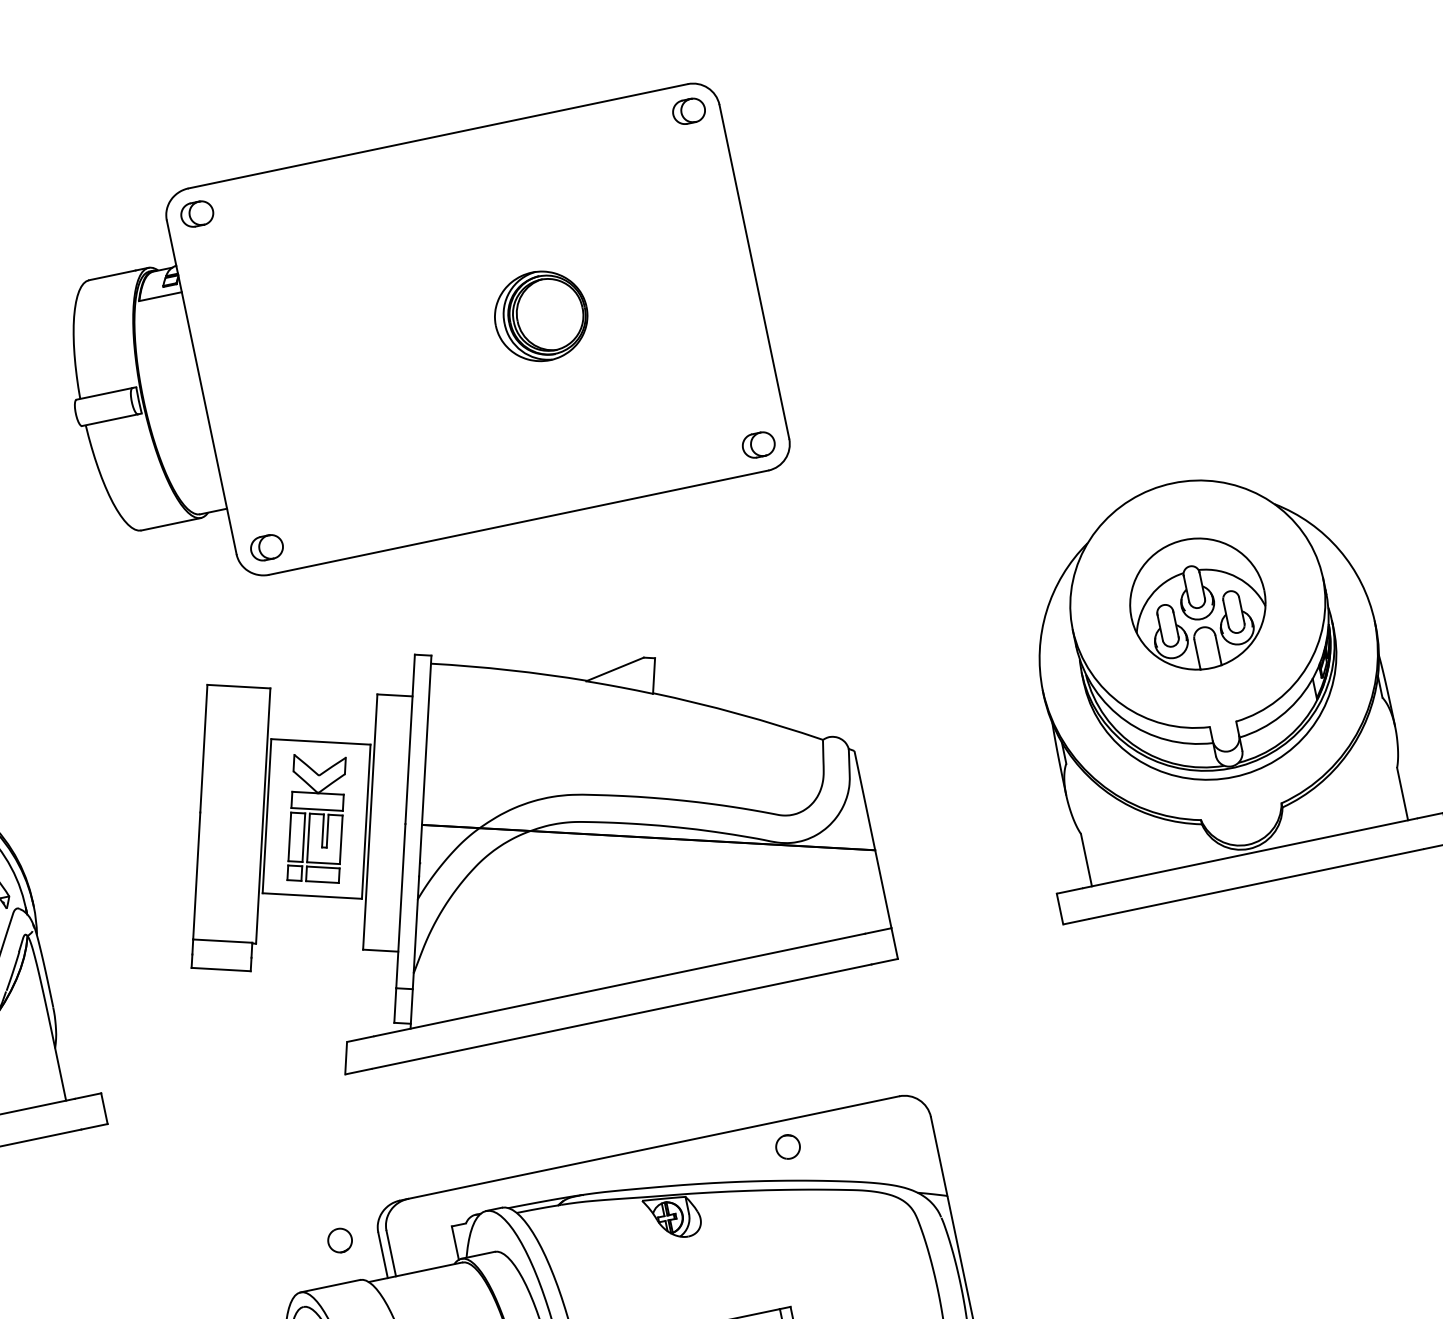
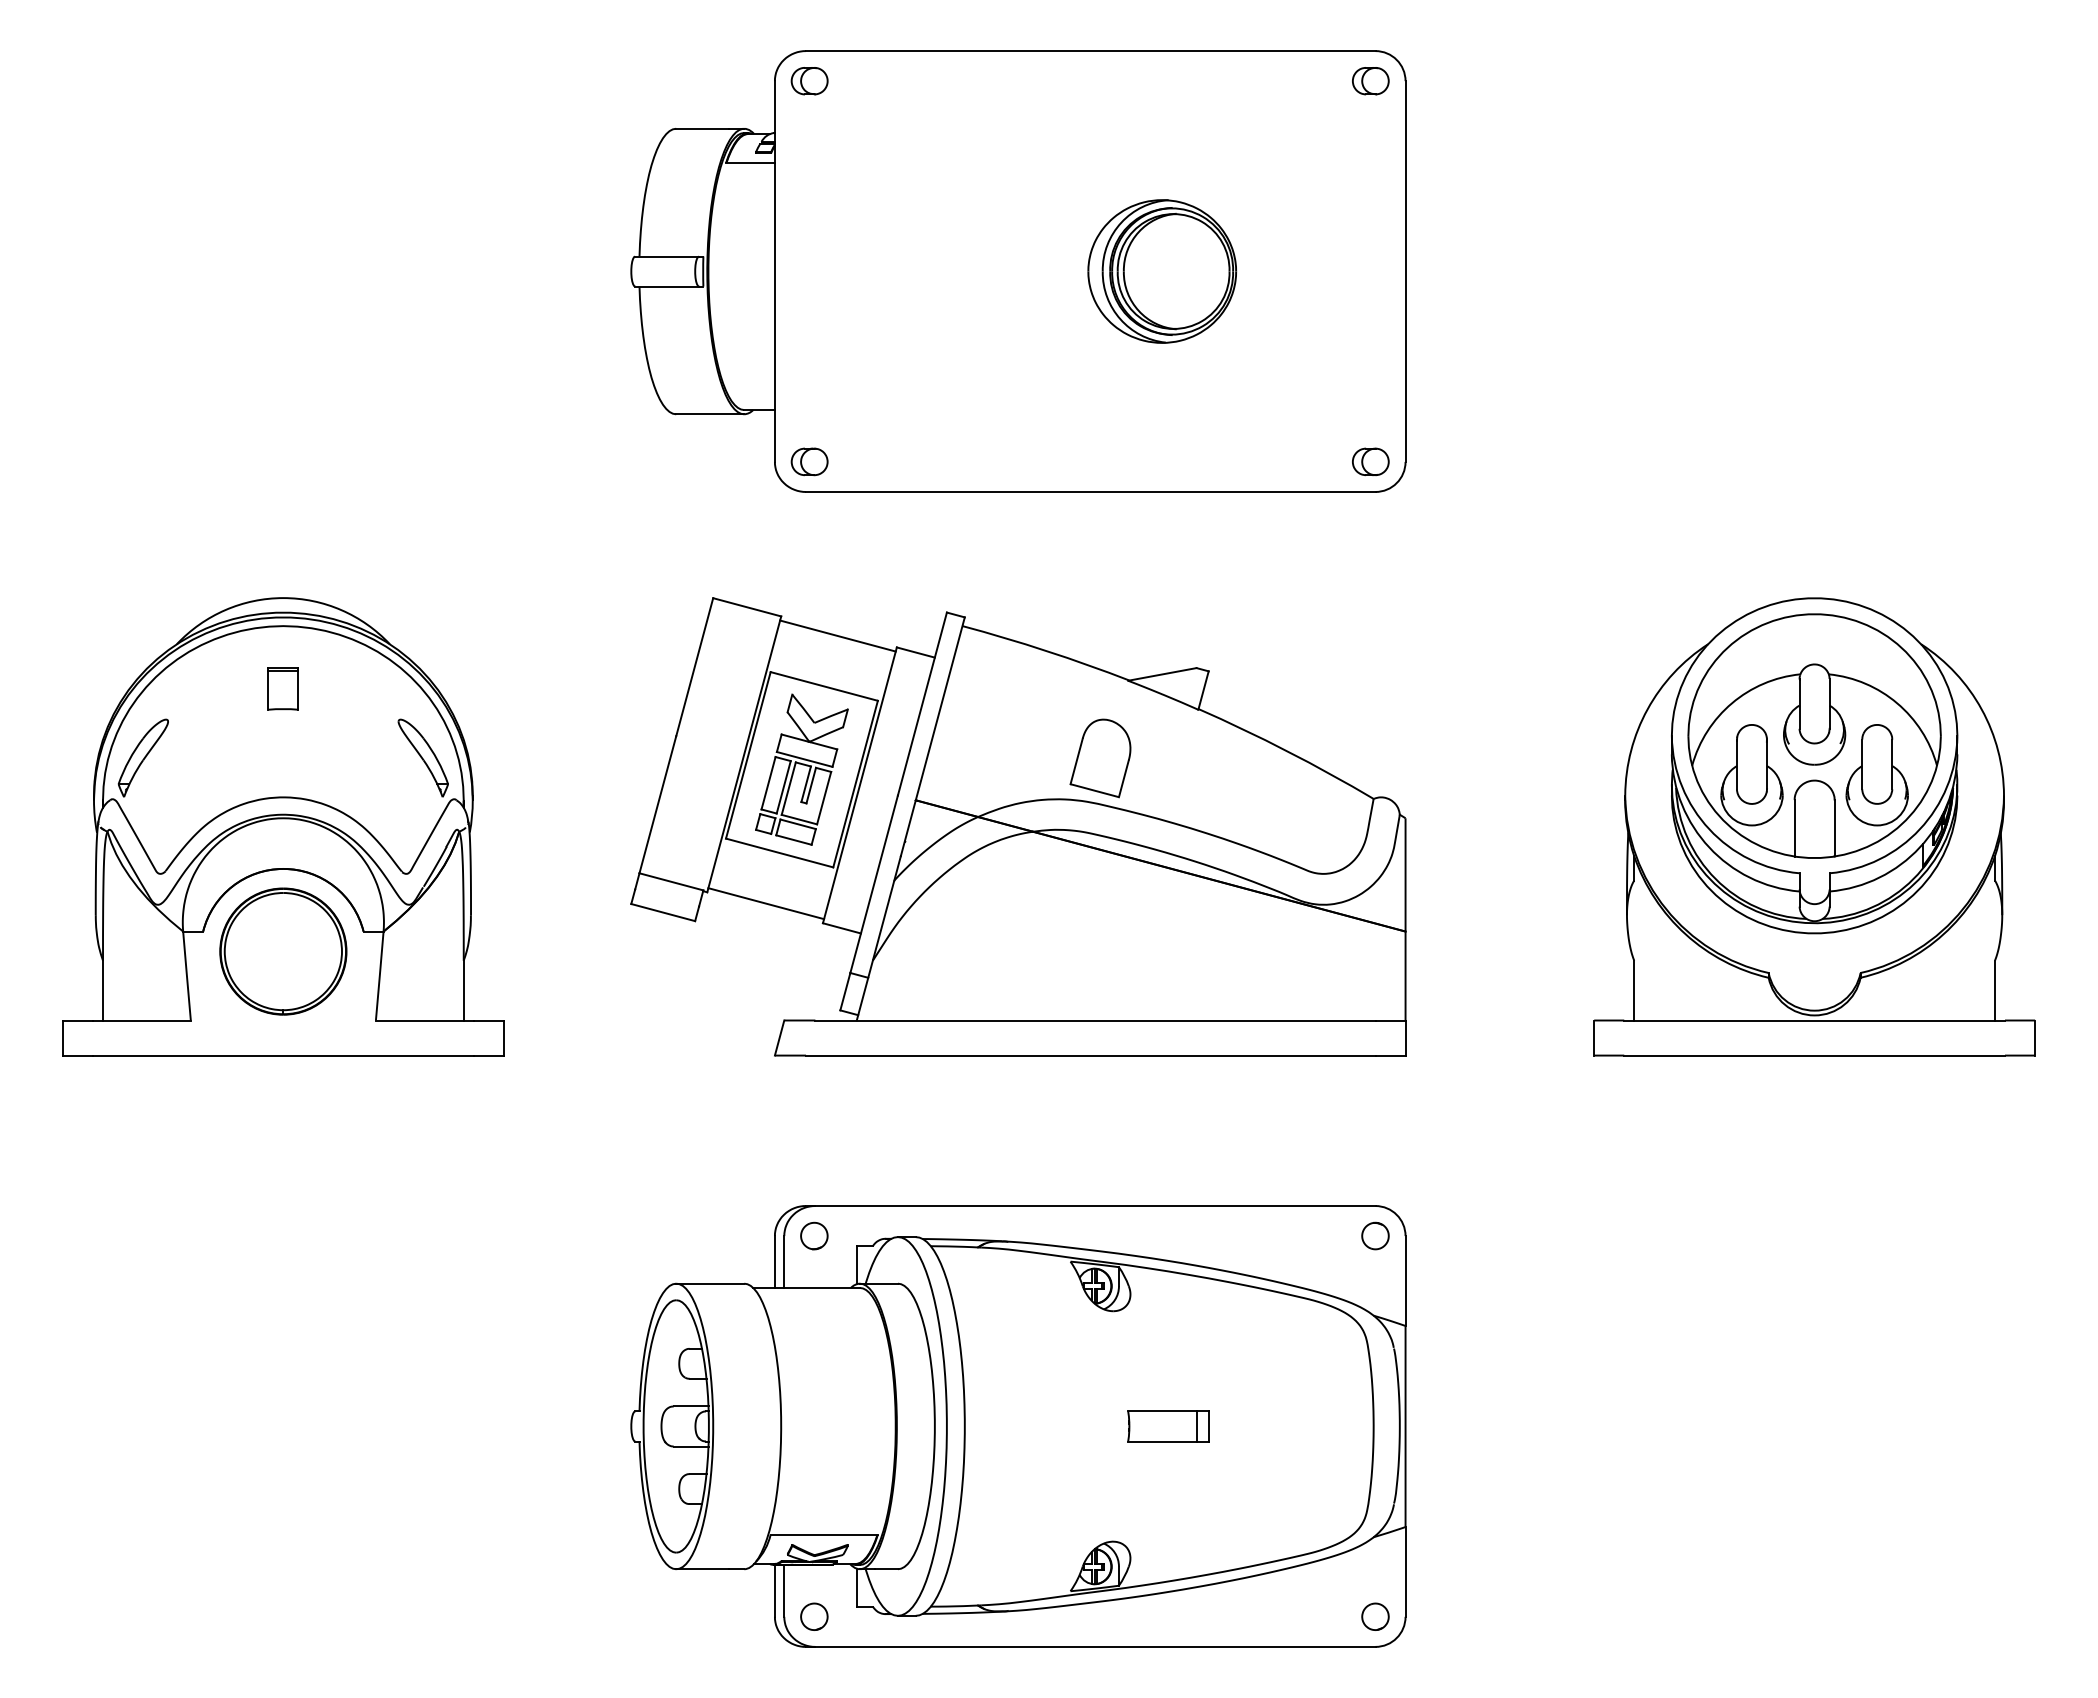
part: (541, 316) -> (1162, 271), size x1.43
part: (1197, 603) -> (1814, 735), size x1.67
line: (323, 694) -> (837, 635), added
part: (576, 754) -> (1100, 758), added
line: (310, 942) -> (766, 903), added
part: (787, 1146) -> (1375, 1235), moved
part: (340, 1240) -> (814, 1235), moved

